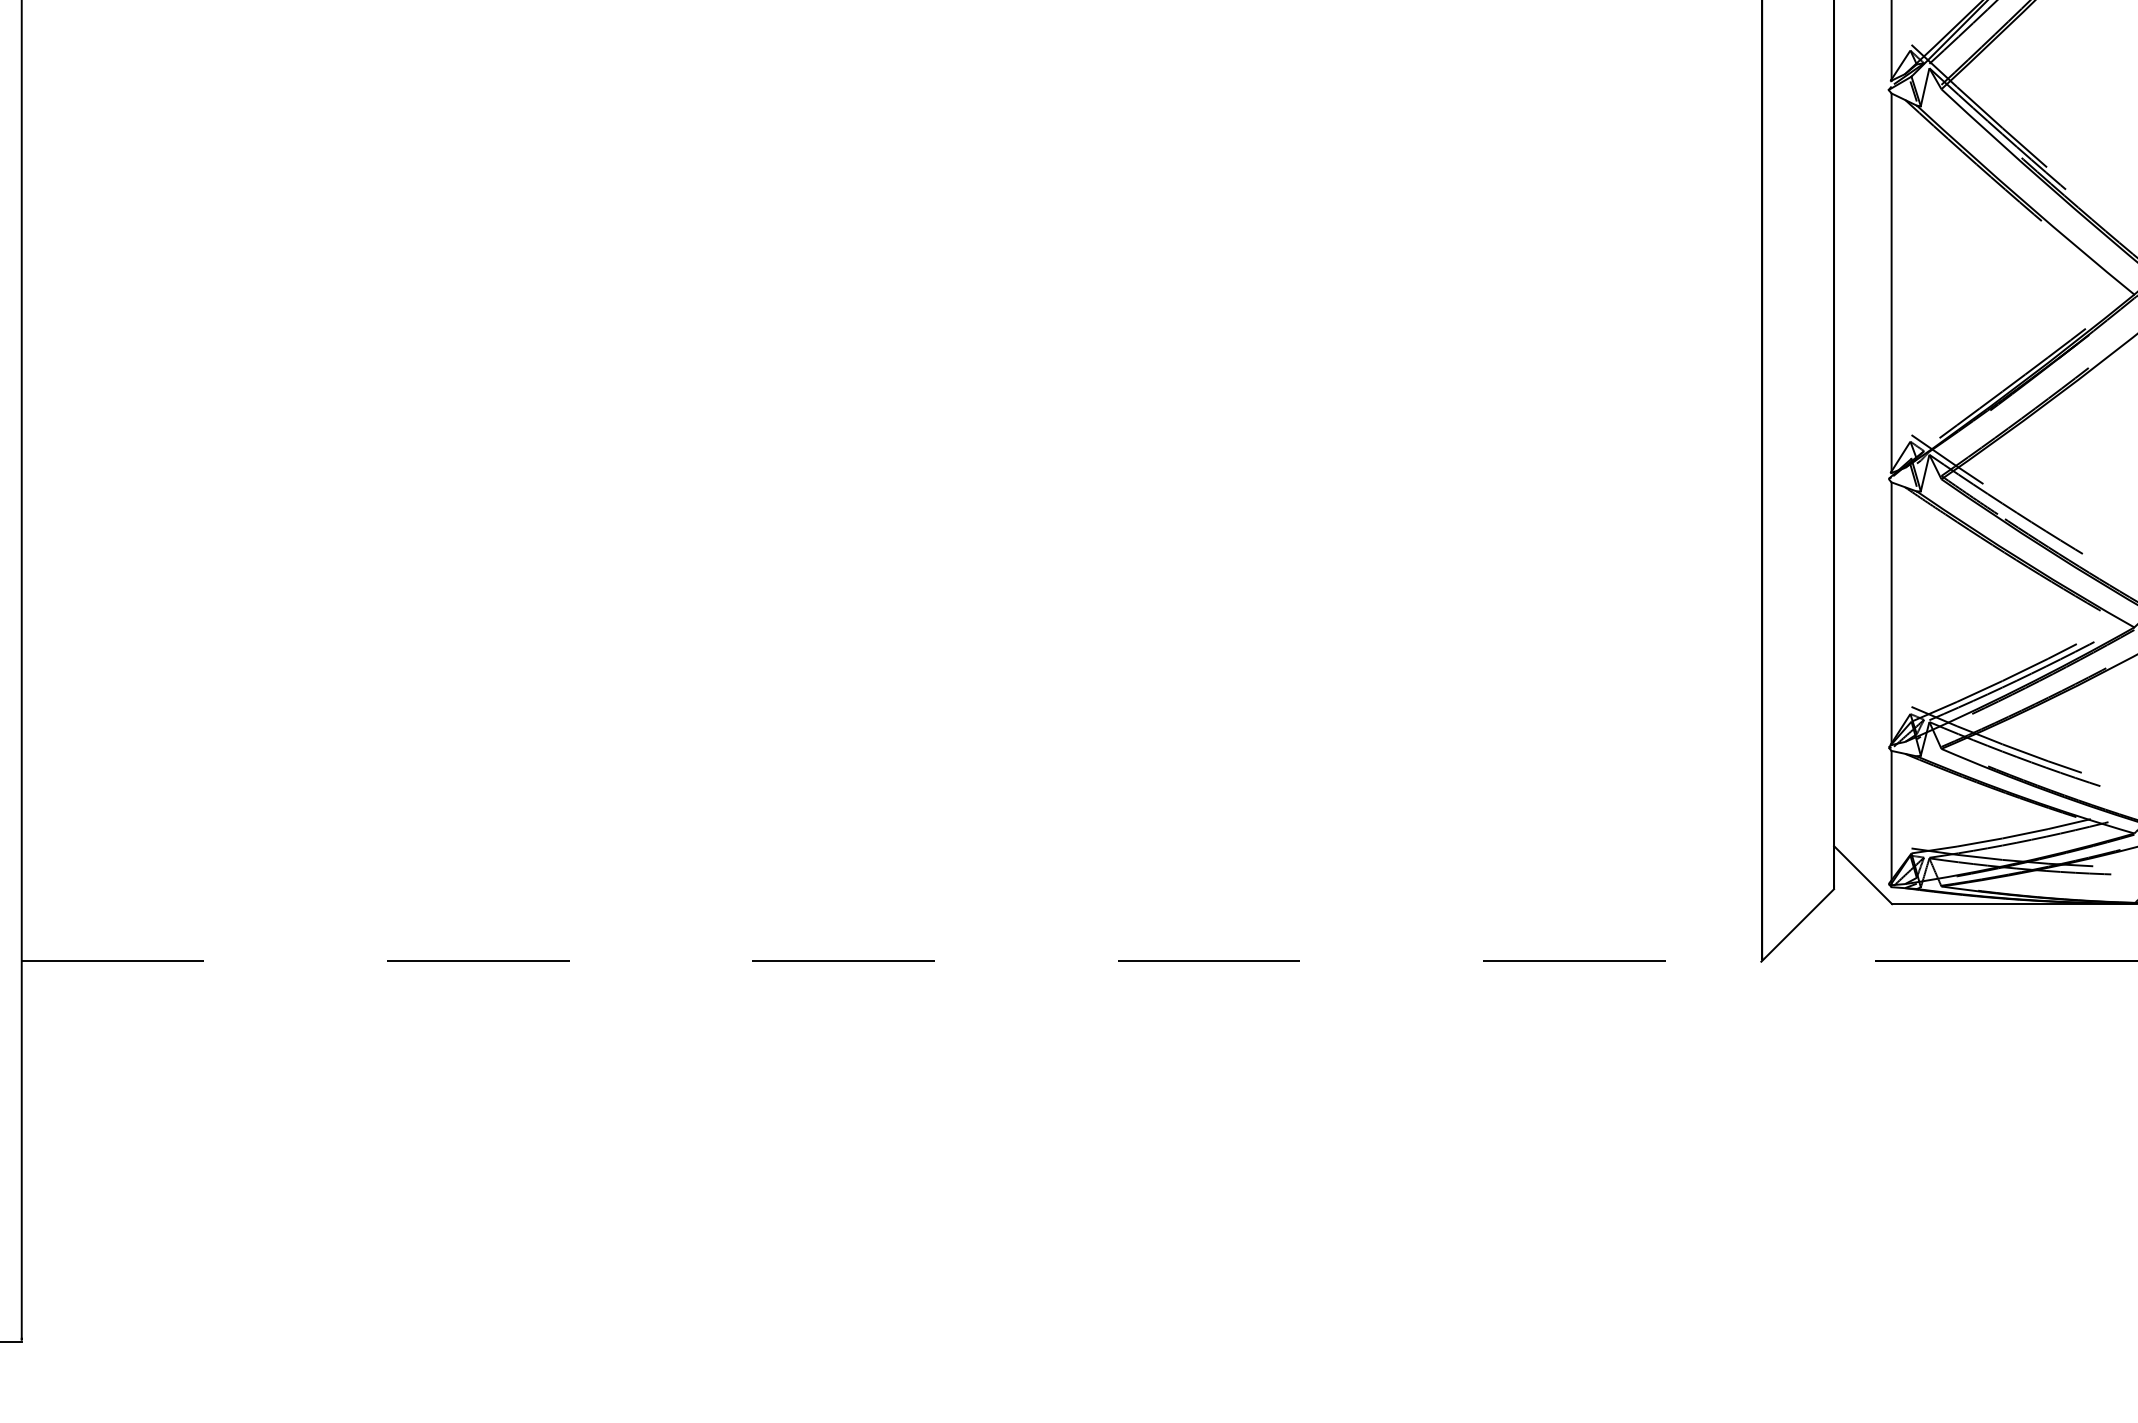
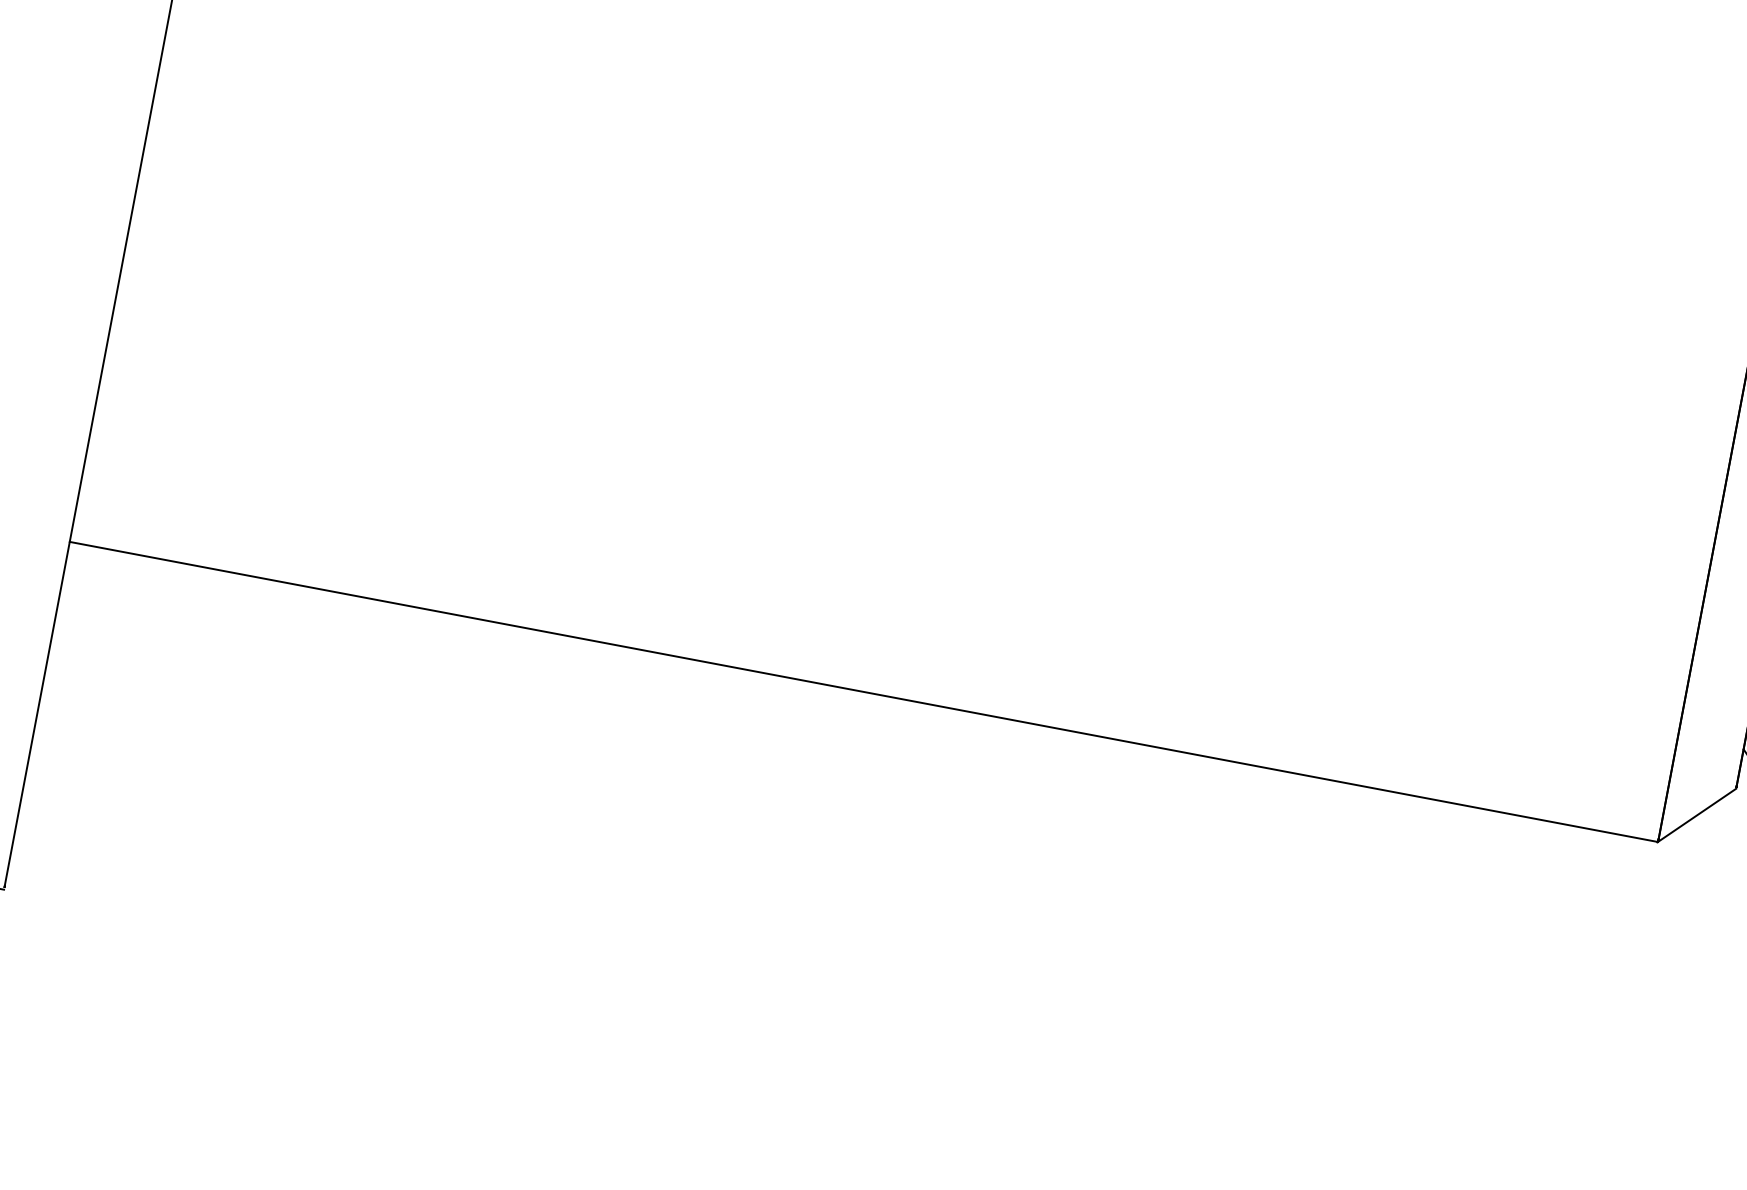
line: (892, 961) -> (864, 692), dashed -> solid

